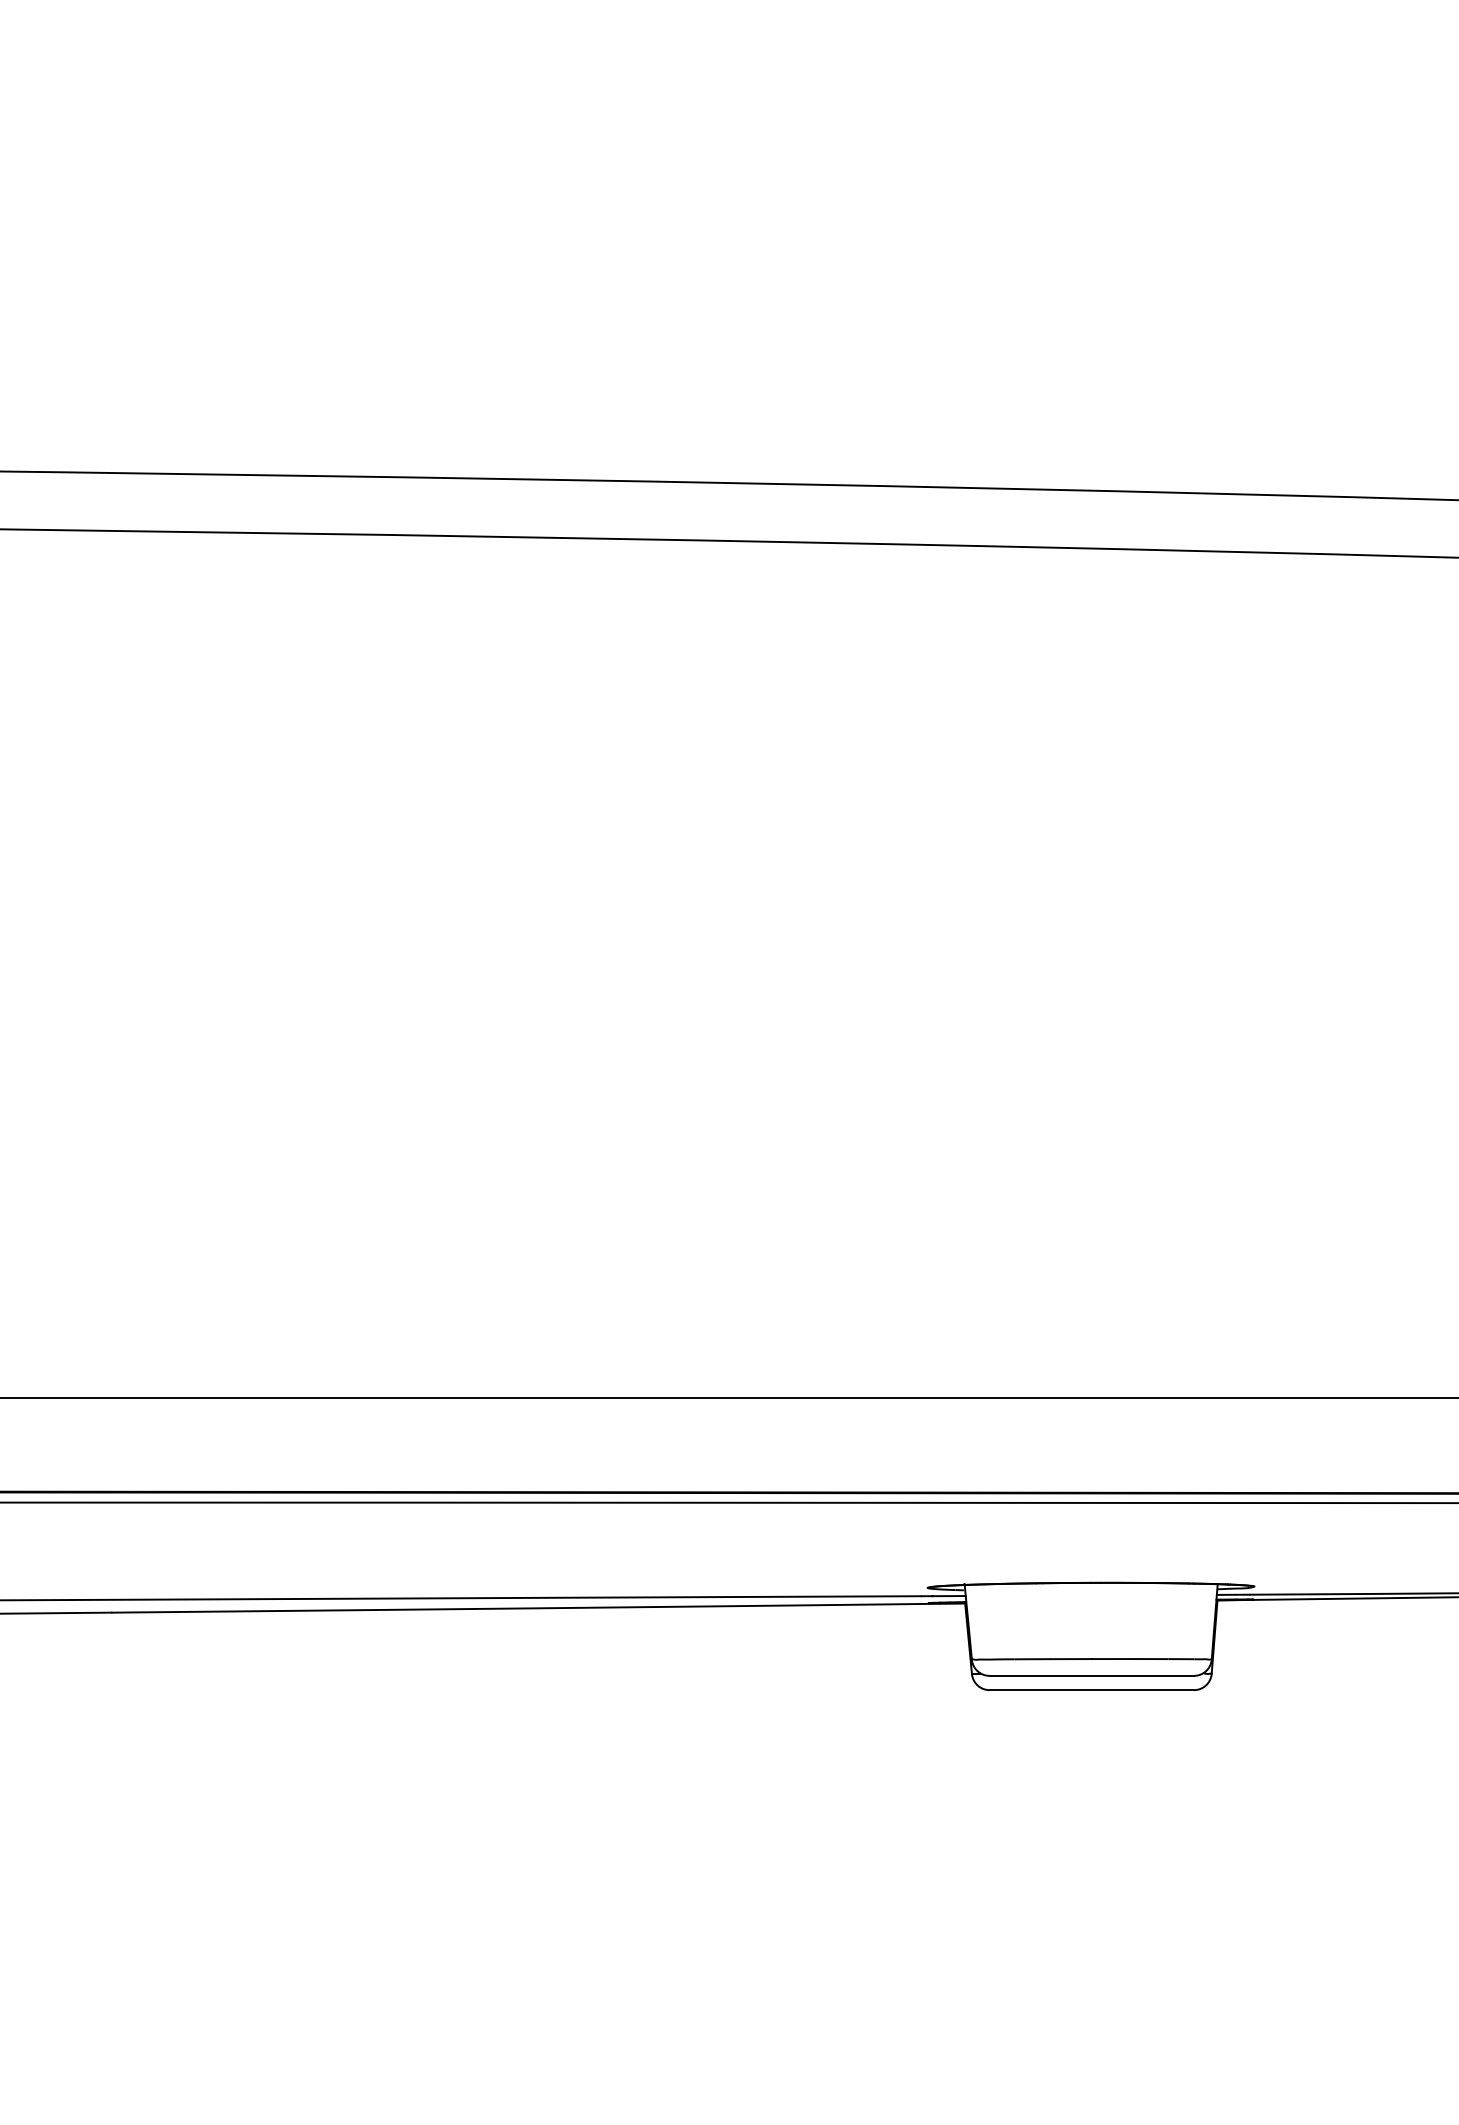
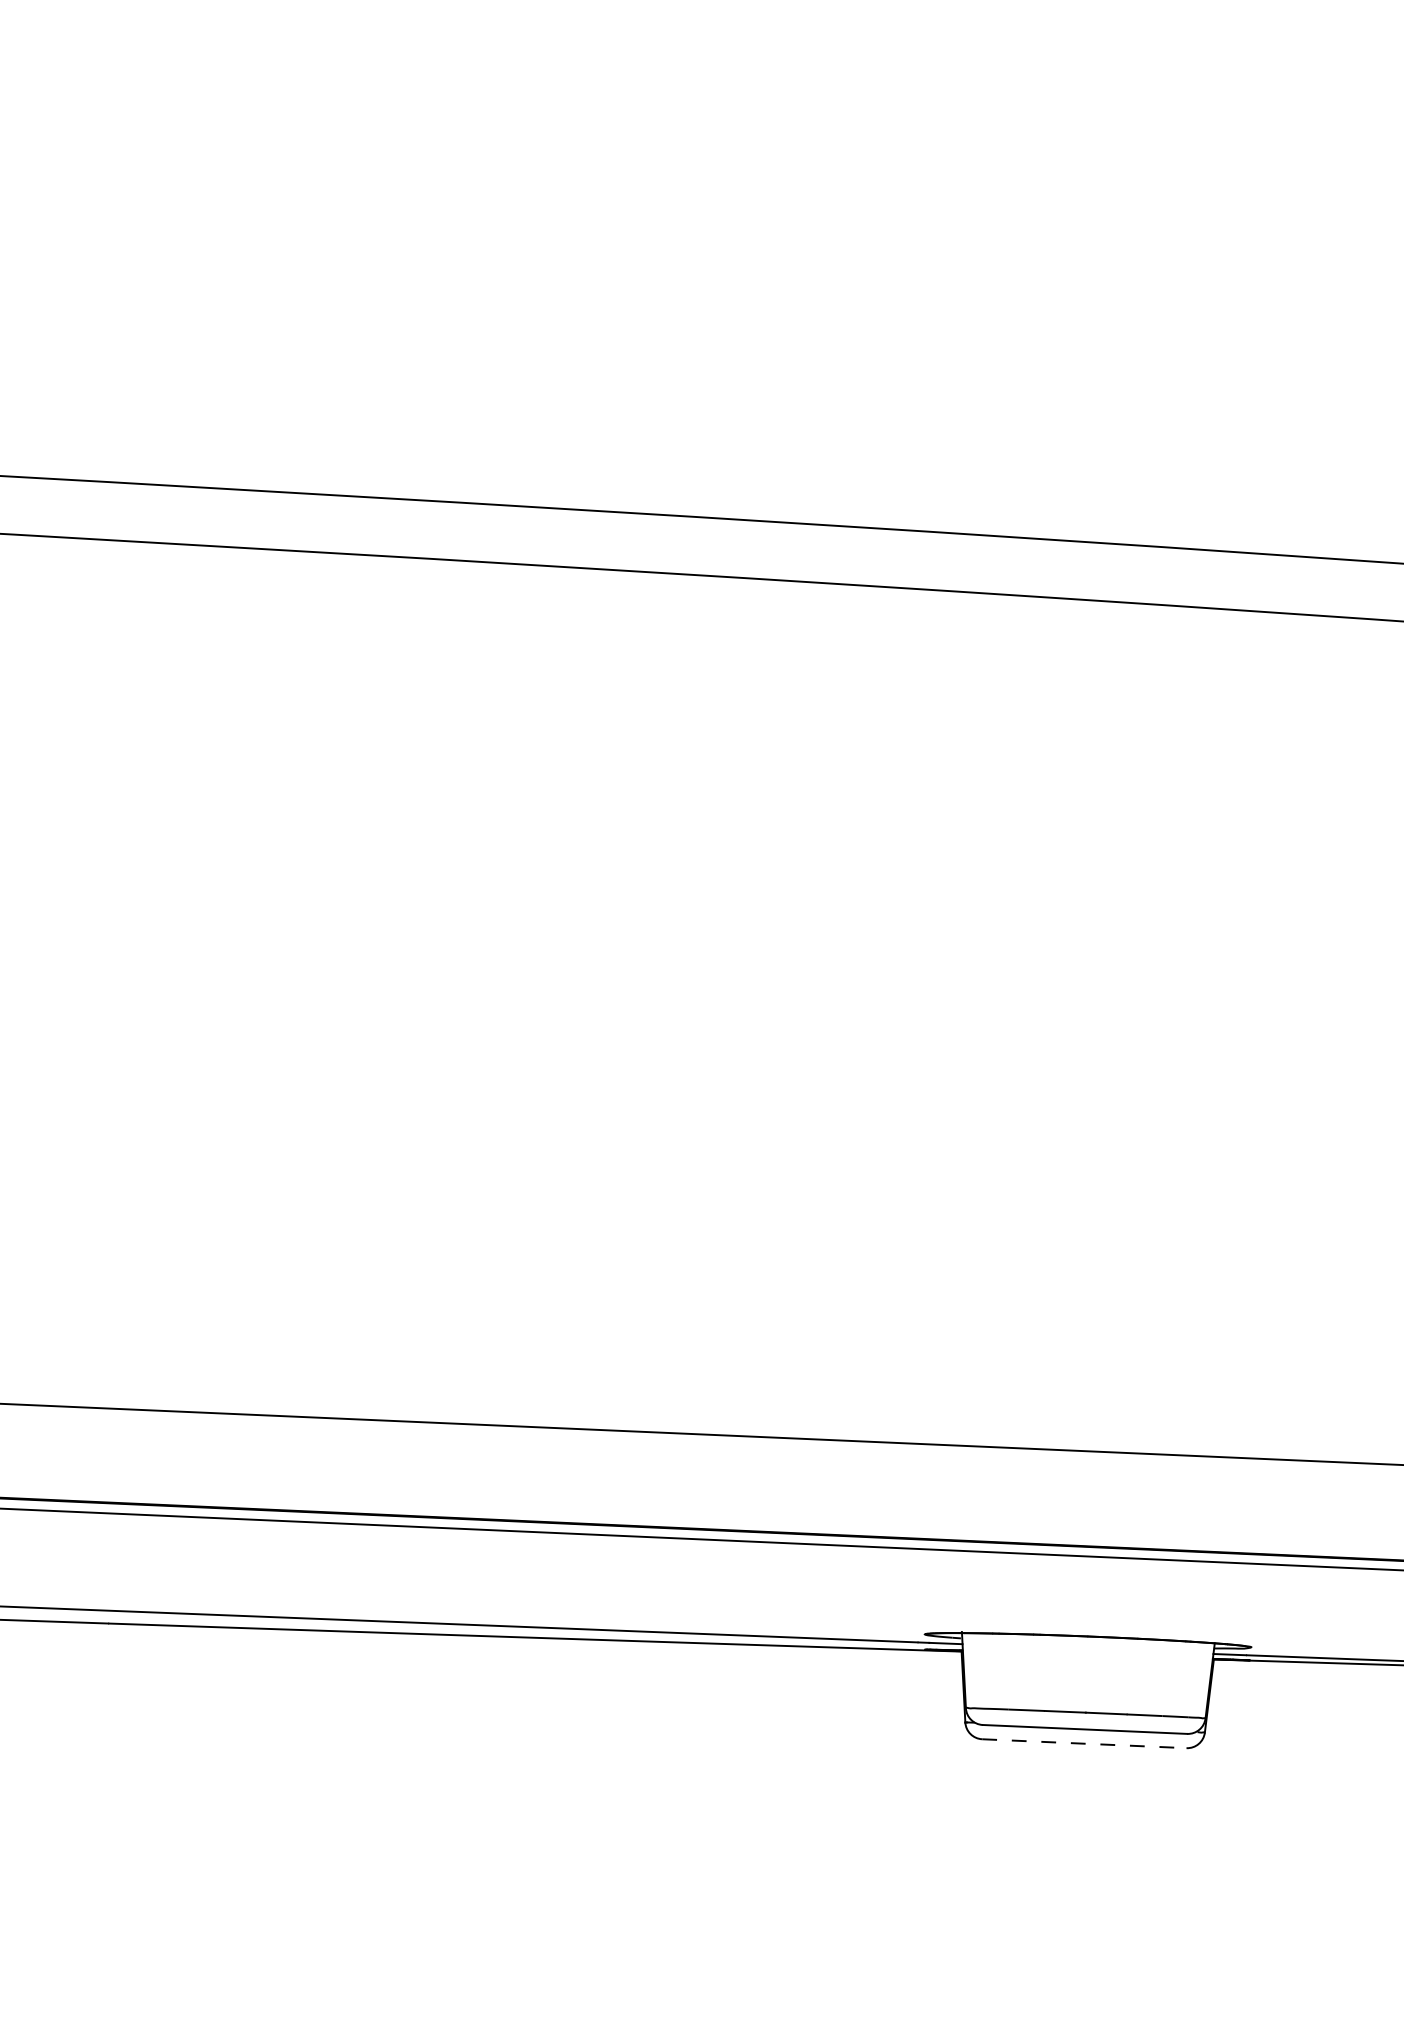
line: (1092, 1690) -> (1085, 1744), solid -> dashed

